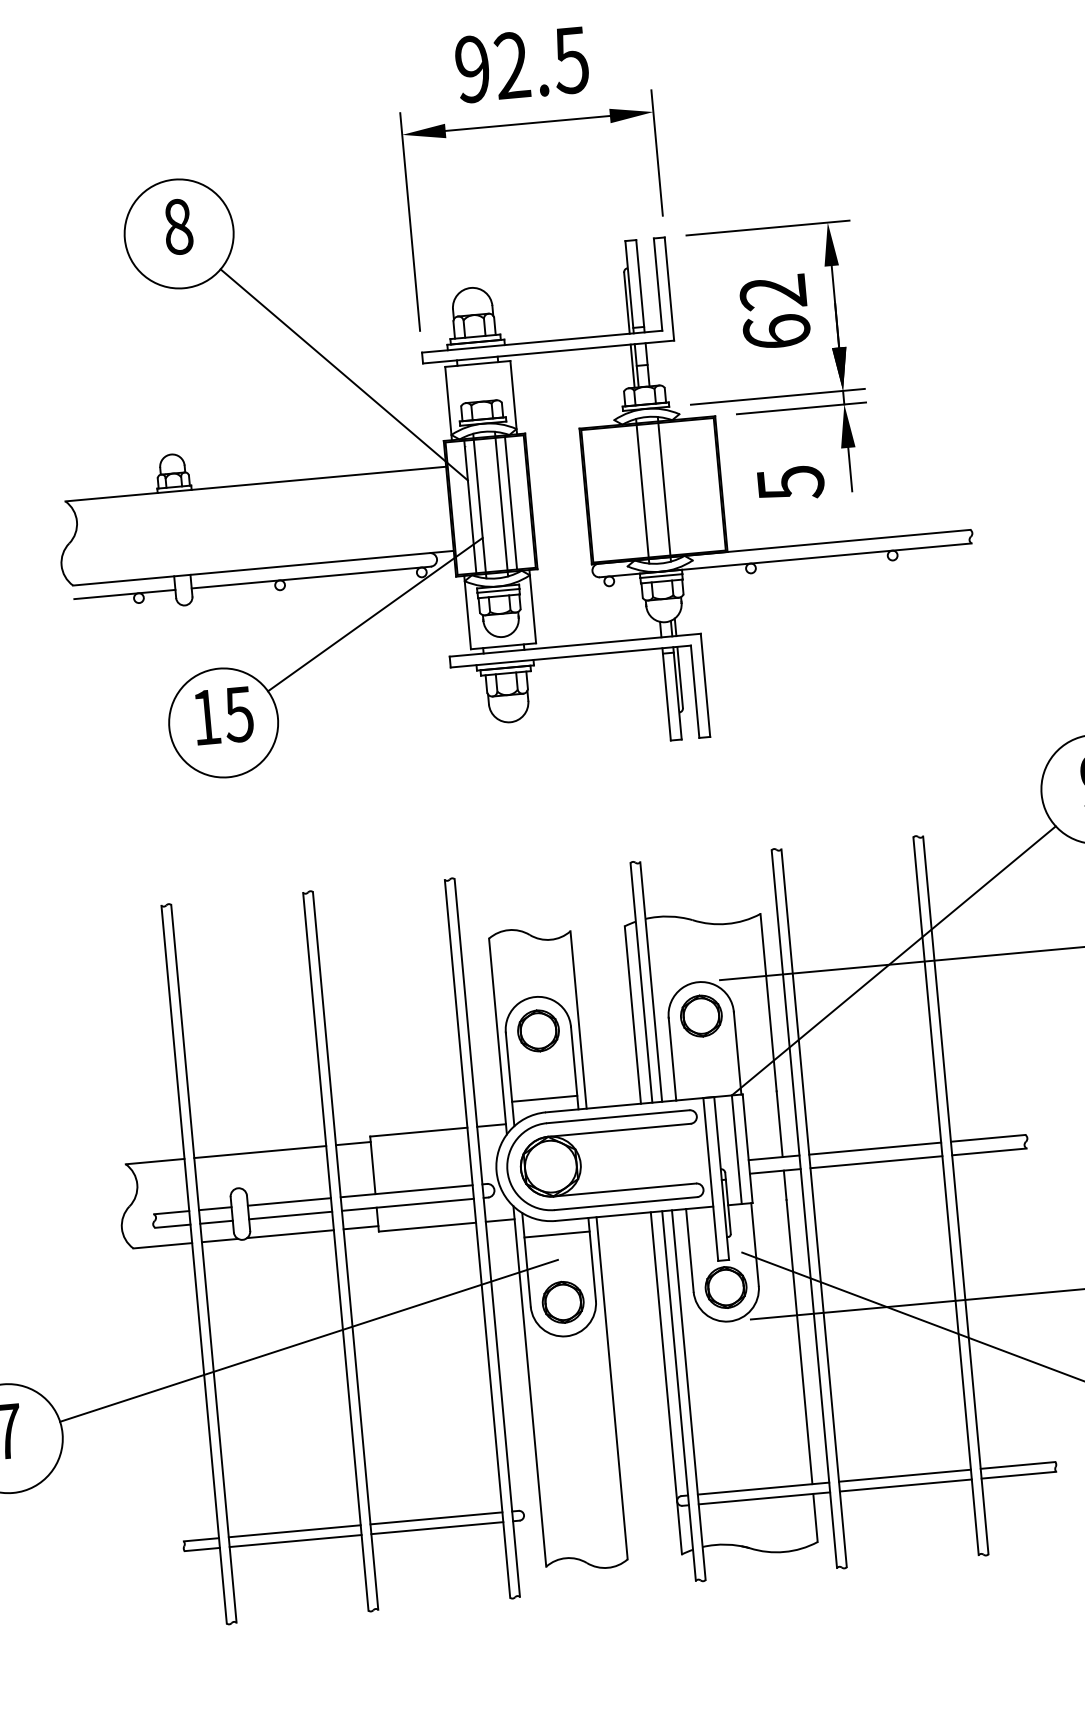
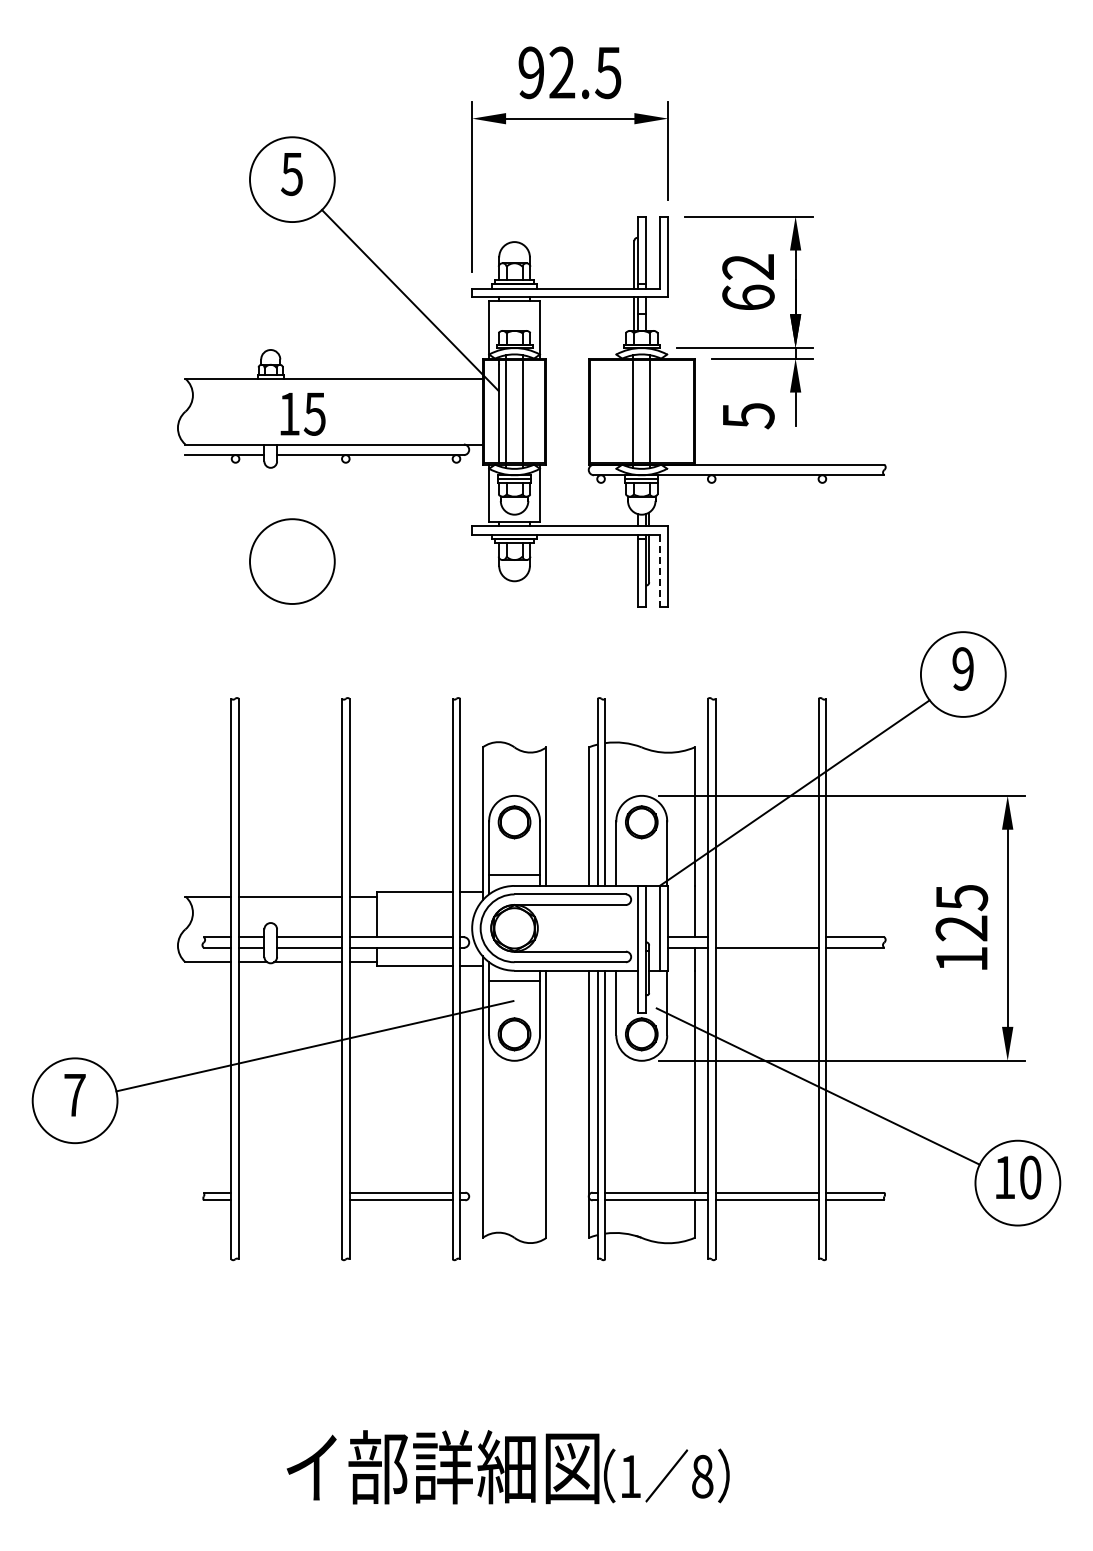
text: (178, 226) -> (292, 173), 8 -> 5
line: (511, 503) -> (530, 411), removed
line: (375, 614) -> (417, 488), removed
line: (694, 692) -> (659, 571), solid -> dashed
text: (223, 716) -> (302, 414), moved
line: (874, 1149) -> (766, 937), removed
line: (294, 1531) -> (290, 1192), removed
line: (295, 1541) -> (290, 1200), removed

